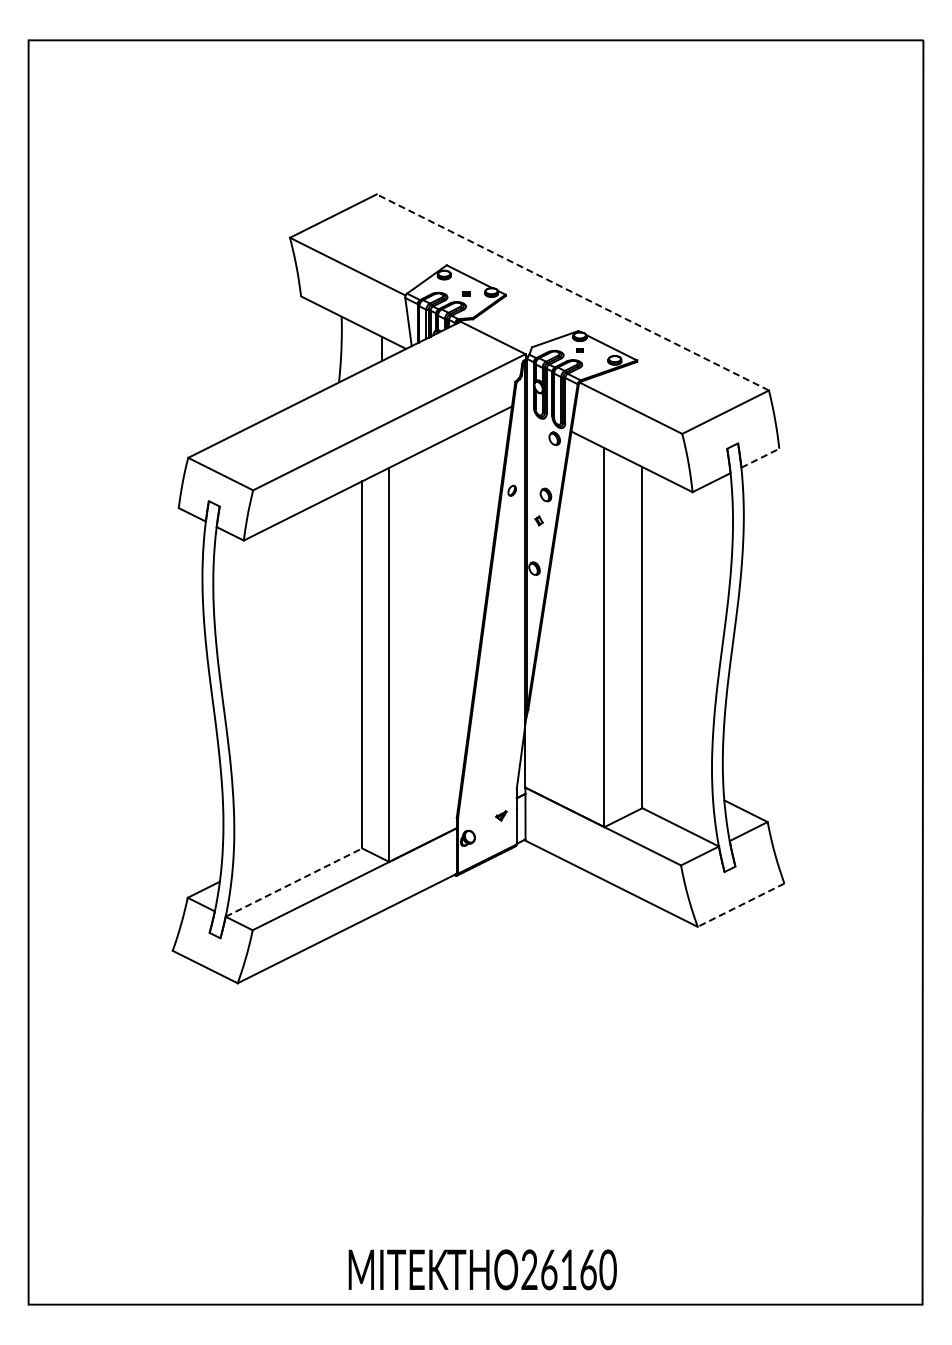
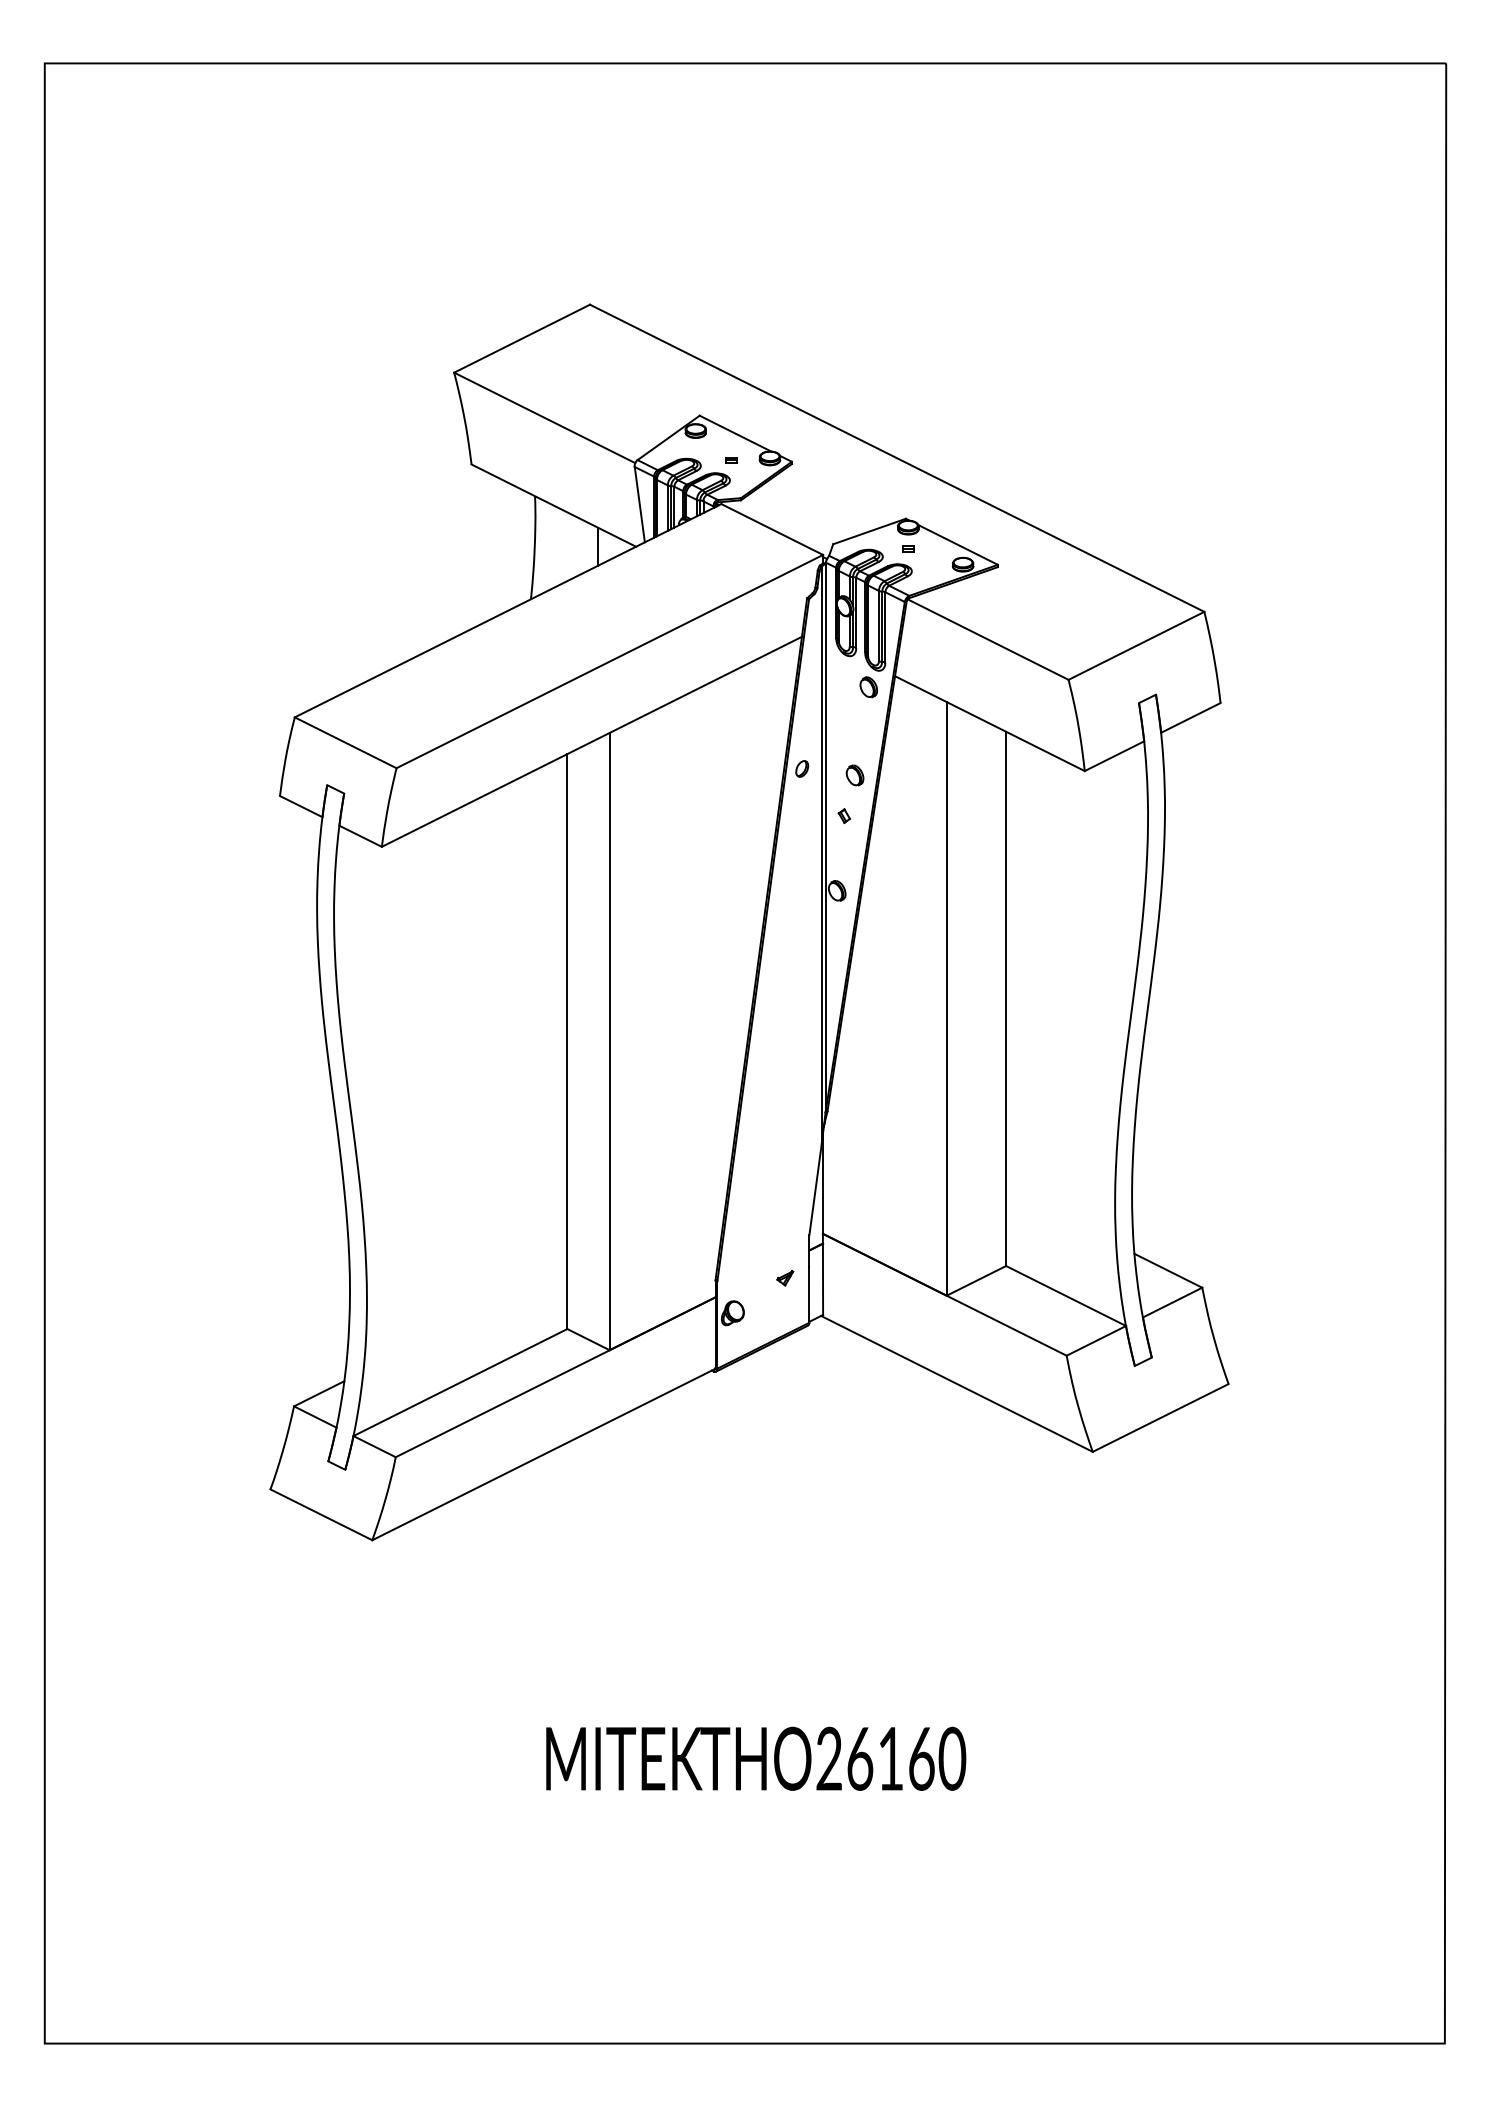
line: (572, 292) -> (896, 458), dashed -> solid
line: (760, 458) -> (1191, 718), dashed -> solid
line: (294, 882) -> (461, 1382), dashed -> solid
line: (740, 905) -> (1159, 1418), dashed -> solid
text: (482, 1269) -> (755, 1758), moved

